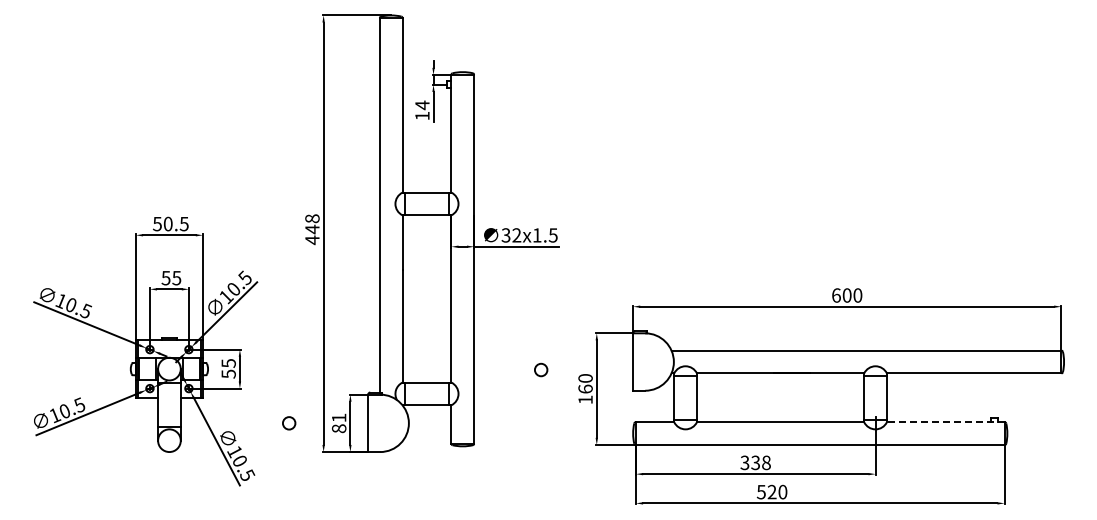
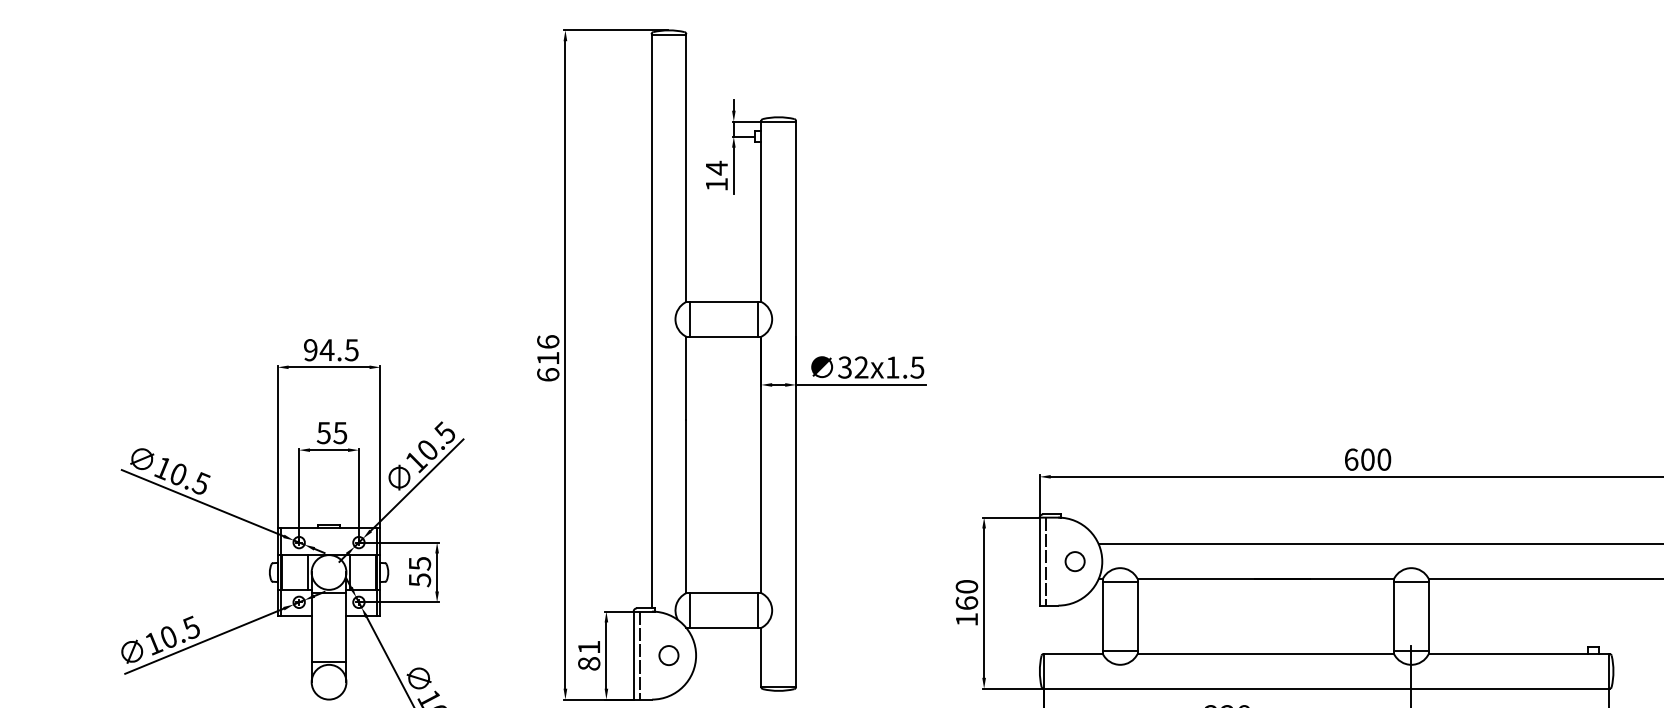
text: (162, 223) -> (318, 349), 50.5 -> 94.5
text: (312, 229) -> (548, 358), 448 -> 616
line: (637, 361) -> (1046, 560), added
circle: (541, 369) -> (1075, 560), moved
line: (945, 422) -> (1518, 654), dashed -> solid
circle: (289, 423) -> (669, 655), moved
line: (372, 423) -> (640, 655), added

